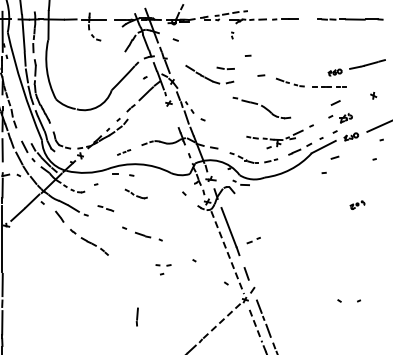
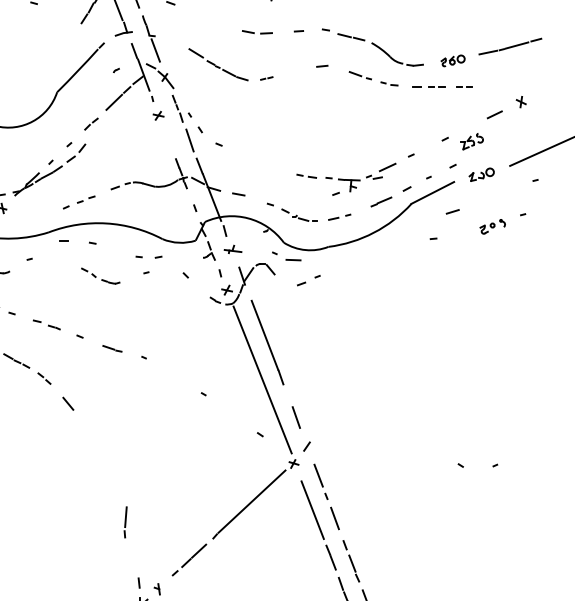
part: (225, 68) -> (256, 32), moved
line: (335, 102) -> (494, 113), moved
part: (261, 107) -> (372, 46), moved
part: (123, 152) -> (78, 202), size x1.43
part: (357, 204) -> (492, 225), moved
part: (105, 208) -> (46, 324), moved
part: (142, 234) -> (111, 347), size x0.71
part: (253, 240) -> (308, 280), moved
line: (227, 252) -> (262, 379), dashed -> solid
line: (117, 265) -> (67, 402), added
part: (163, 269) -> (148, 264), moved
line: (136, 316) -> (124, 521), moved
line: (221, 321) -> (251, 501), dashed -> solid
line: (256, 326) -> (313, 510), dashed -> solid

